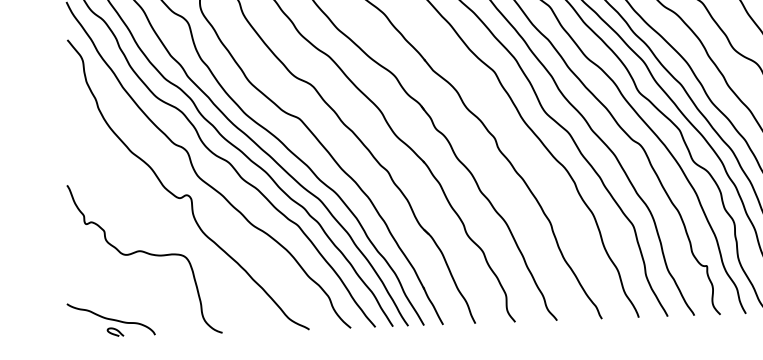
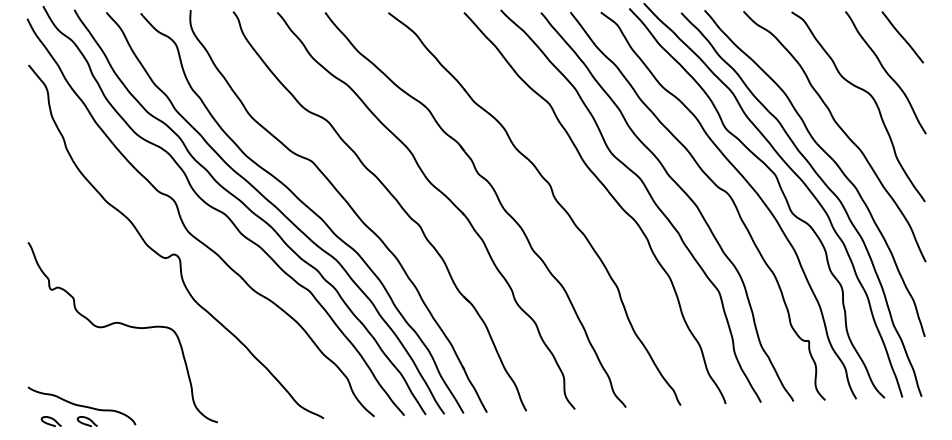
curve: (85, 333) -> (50, 423), added

